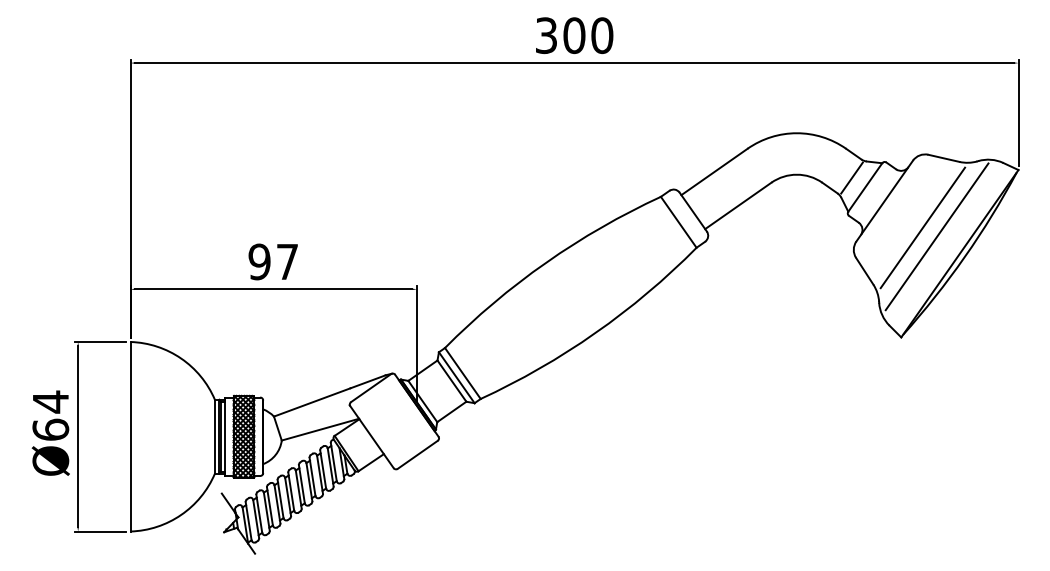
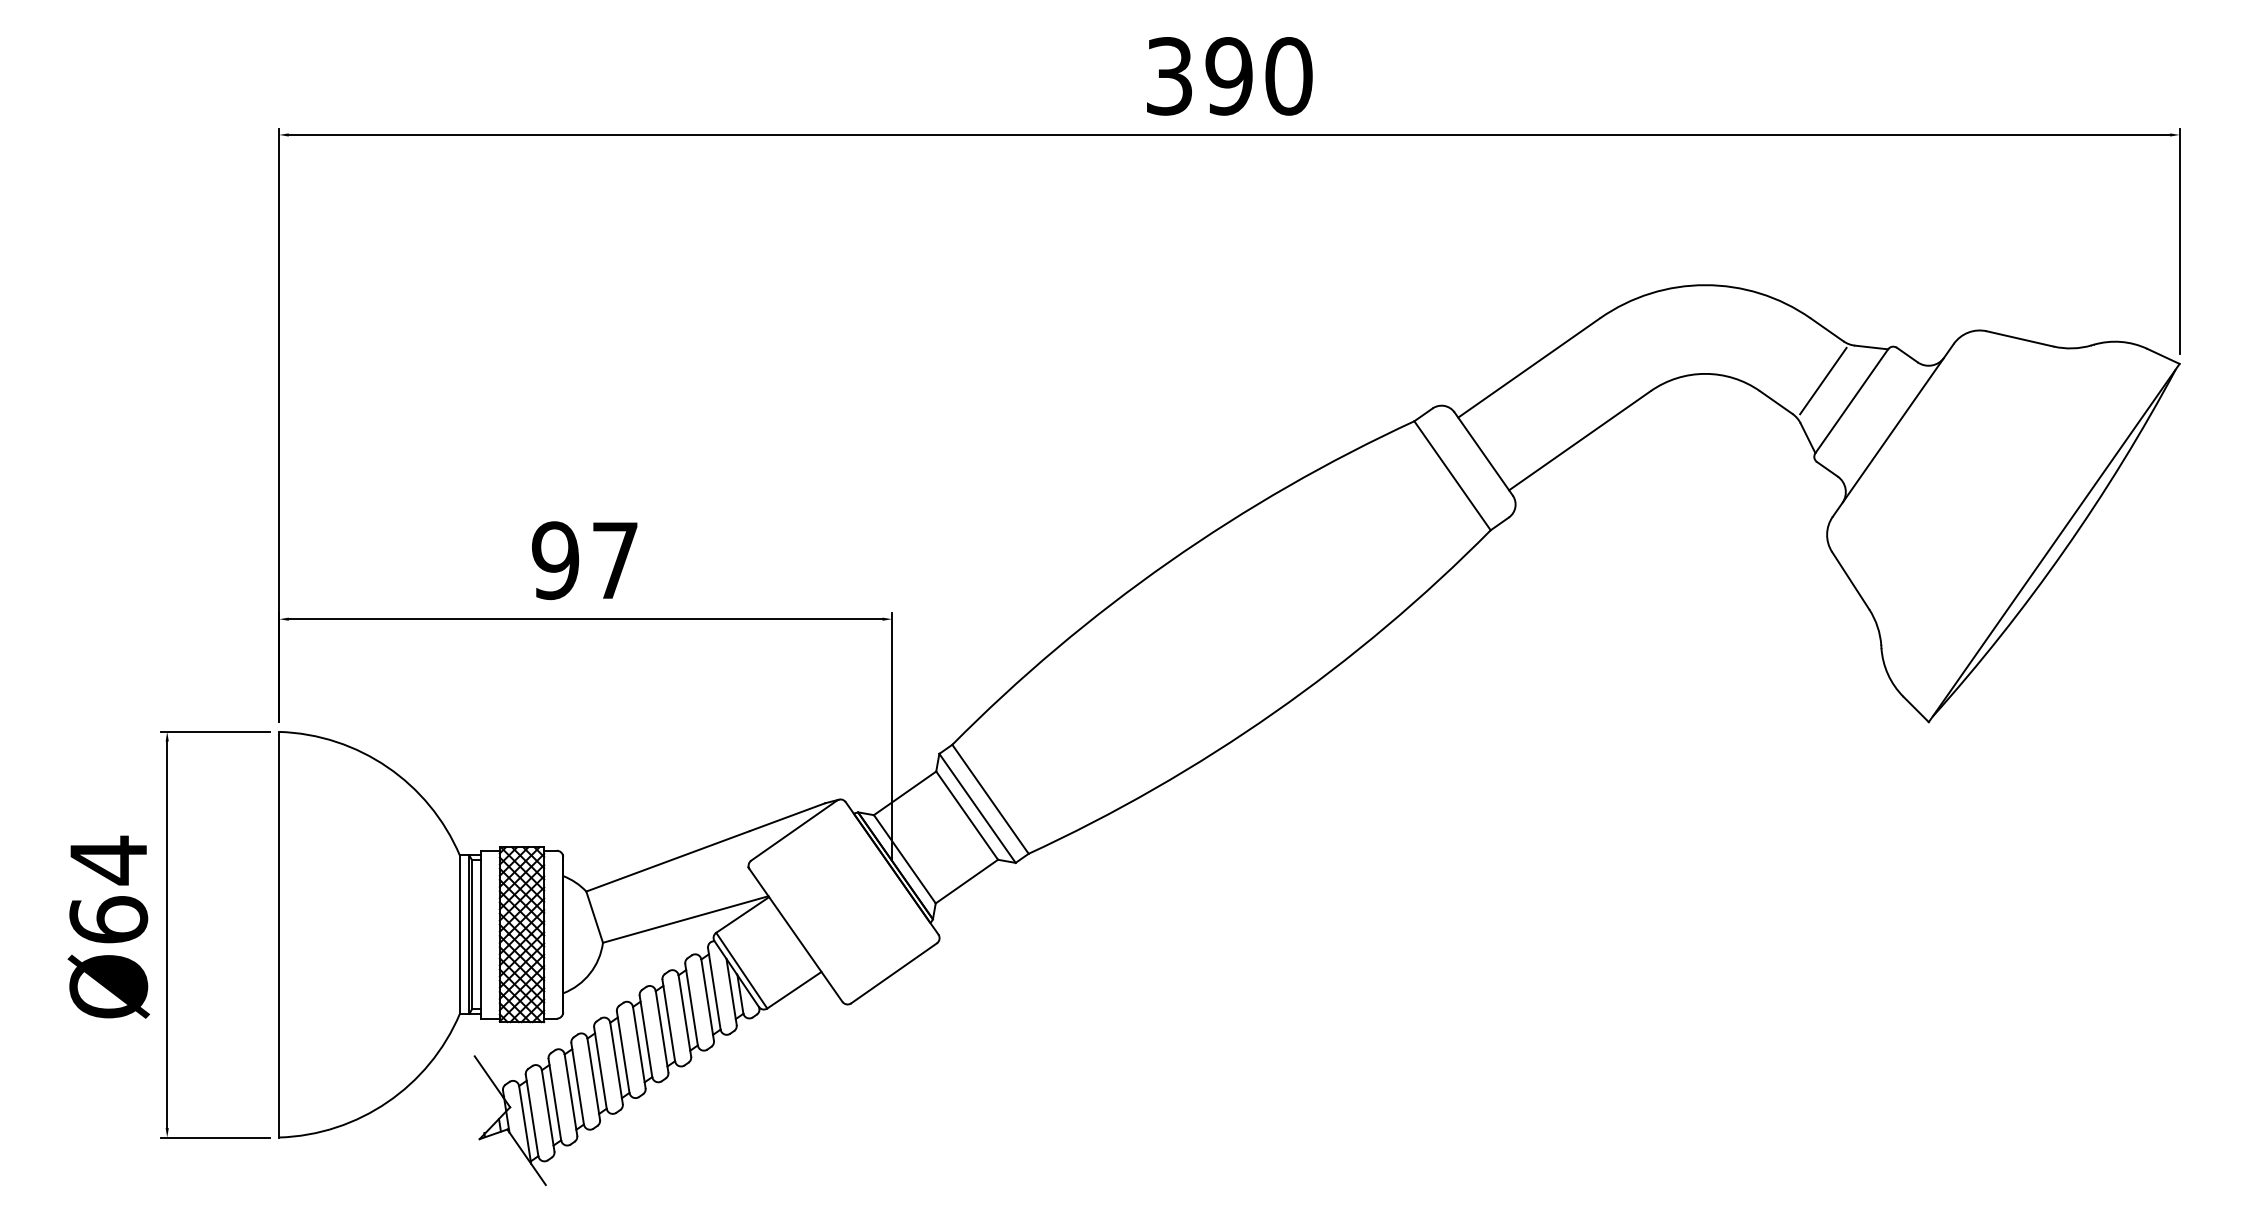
text: (574, 35) -> (1229, 75), 300 -> 390
line: (922, 227) -> (1974, 486), removed
line: (936, 236) -> (2004, 506), removed

